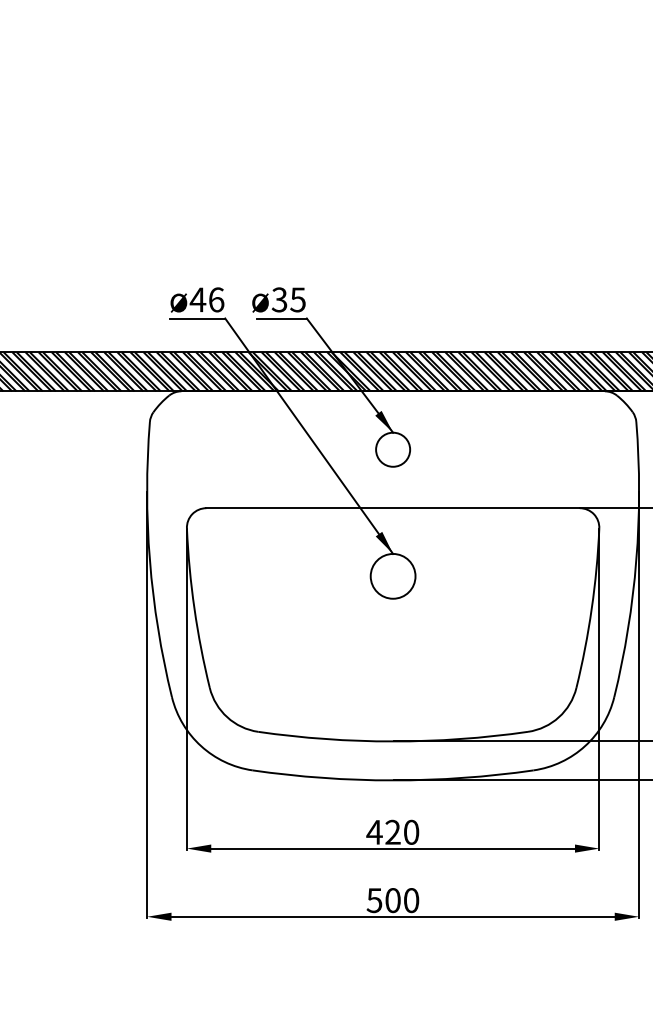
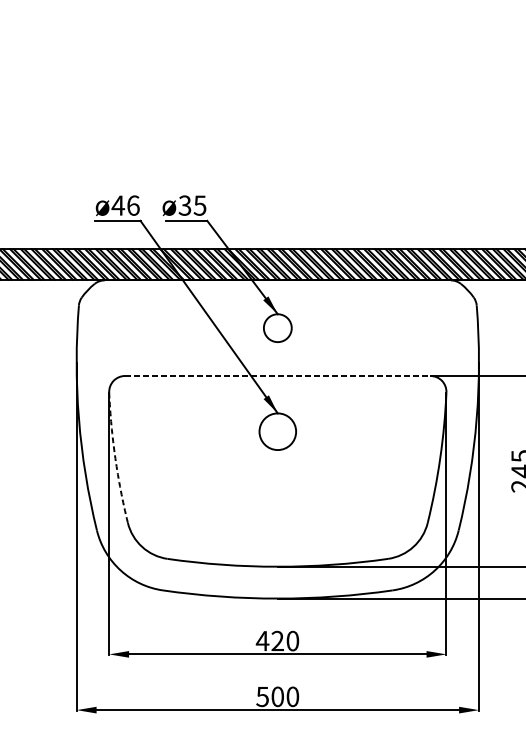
line: (393, 508) -> (278, 376), solid -> dashed
arc: (194, 608) -> (115, 458), solid -> dashed

